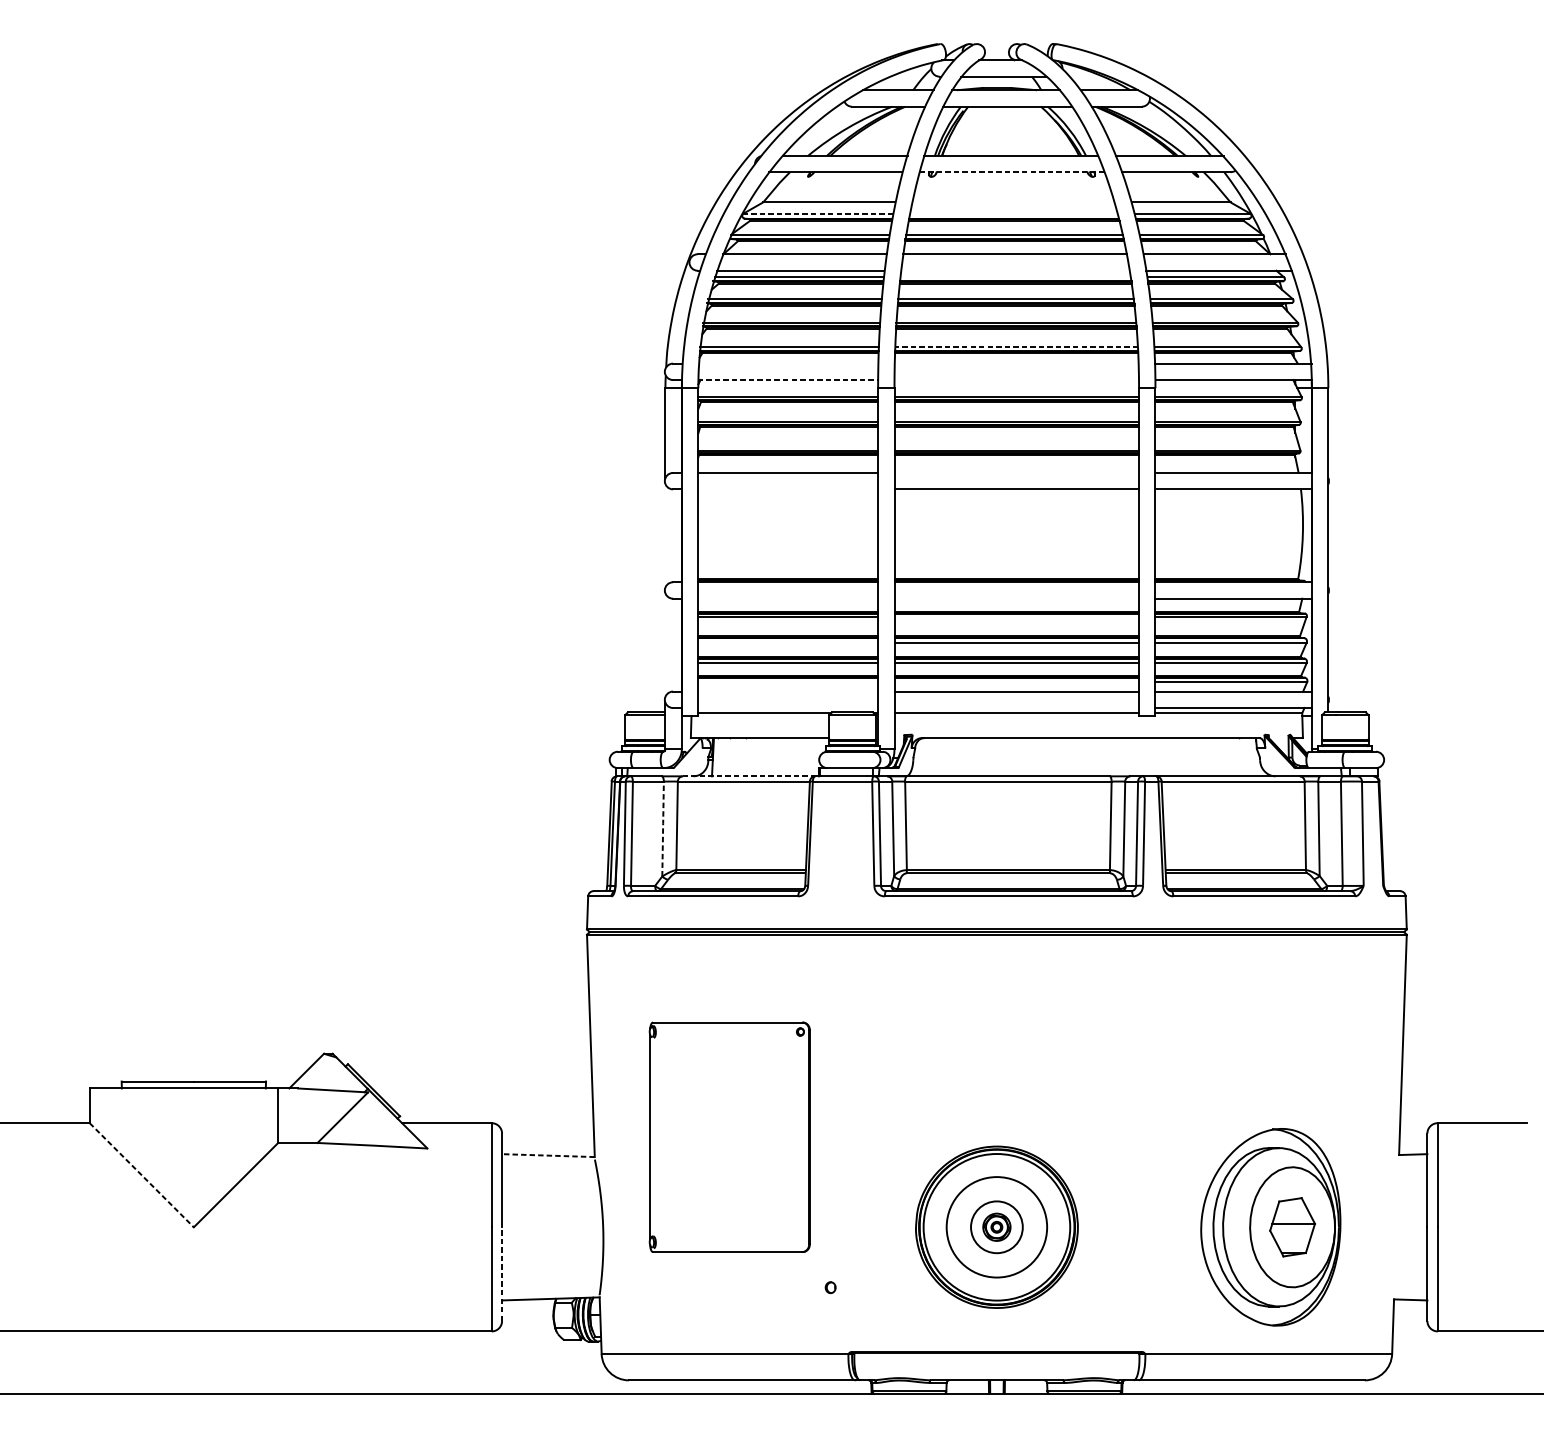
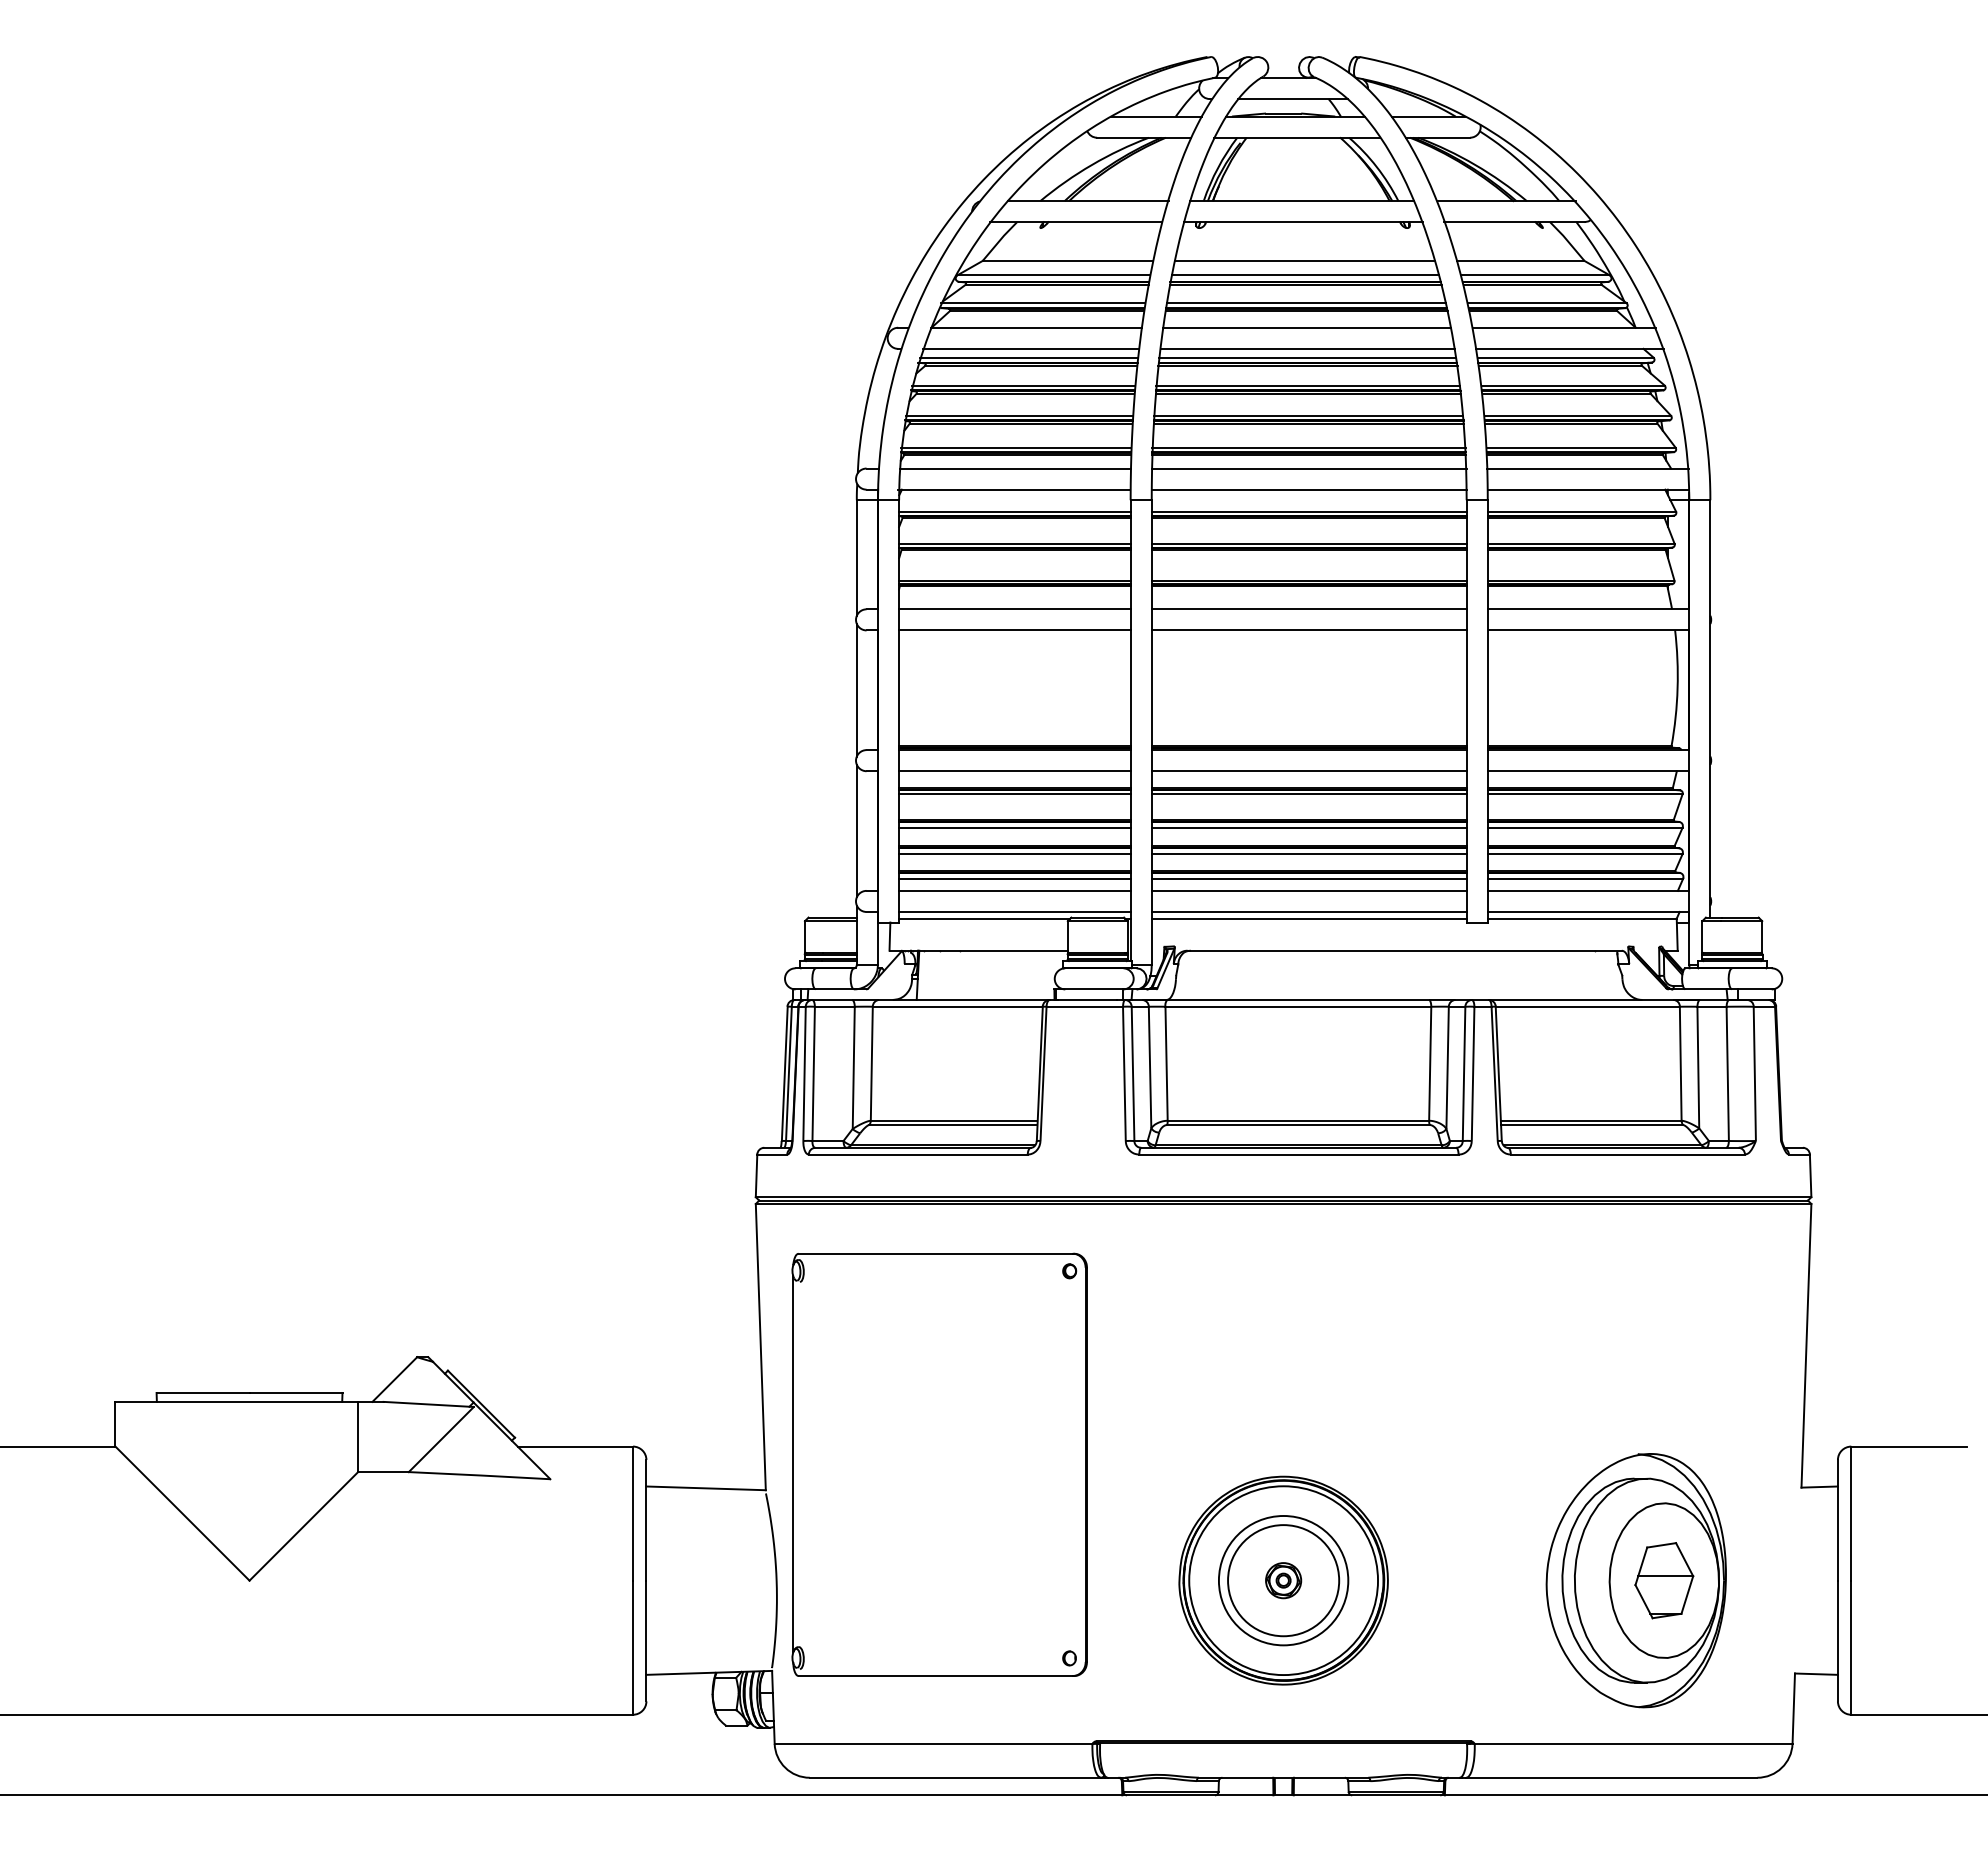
line: (1012, 172) -> (1303, 222), dashed -> solid
line: (1013, 202) -> (1304, 260), added
line: (818, 213) -> (1053, 275), dashed -> solid
line: (1013, 213) -> (1305, 275), added
line: (1015, 270) -> (1307, 348), added
line: (1015, 277) -> (1307, 357), added
line: (1016, 347) -> (1308, 447), dashed -> solid
line: (787, 363) -> (1014, 468), added
line: (1016, 363) -> (1308, 468), added
line: (787, 379) -> (1014, 489), dashed -> solid
line: (1016, 379) -> (1308, 489), added
line: (1016, 473) -> (1308, 609), added
line: (787, 489) -> (1014, 630), added
line: (665, 535) -> (856, 689), added
line: (787, 598) -> (1014, 771), added
line: (1016, 598) -> (1308, 771), added
line: (1016, 616) -> (1308, 794), added
line: (787, 642) -> (1014, 827), added
line: (665, 644) -> (856, 830), added
line: (787, 681) -> (1014, 878), added
line: (1016, 681) -> (1308, 878), added
line: (787, 691) -> (1014, 890), added
line: (787, 707) -> (1014, 911), added
line: (1016, 707) -> (1308, 911), added
line: (749, 775) -> (964, 999), dashed -> solid
line: (662, 828) -> (853, 1067), dashed -> solid
part: (729, 1137) -> (939, 1464), size x1.43
line: (548, 1155) -> (706, 1488), dashed -> solid
line: (141, 1175) -> (182, 1513), dashed -> solid
circle: (996, 1227) -> (1283, 1580), size x1.67
line: (502, 1273) -> (646, 1640), dashed -> solid

